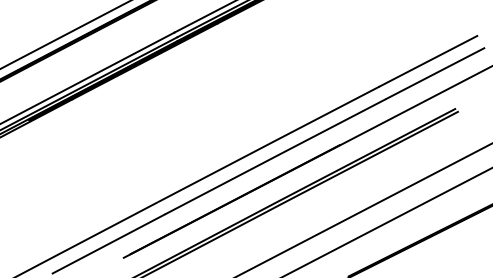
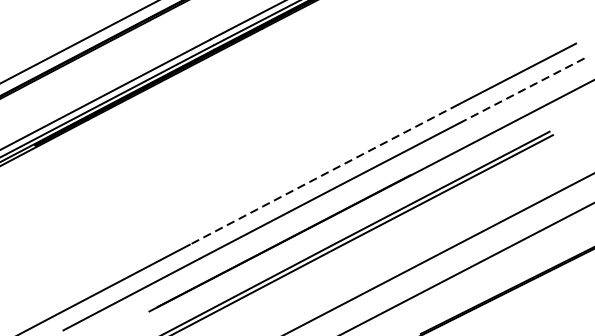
line: (435, 73) -> (525, 88), solid -> dashed
line: (268, 144) -> (324, 174), solid -> dashed

